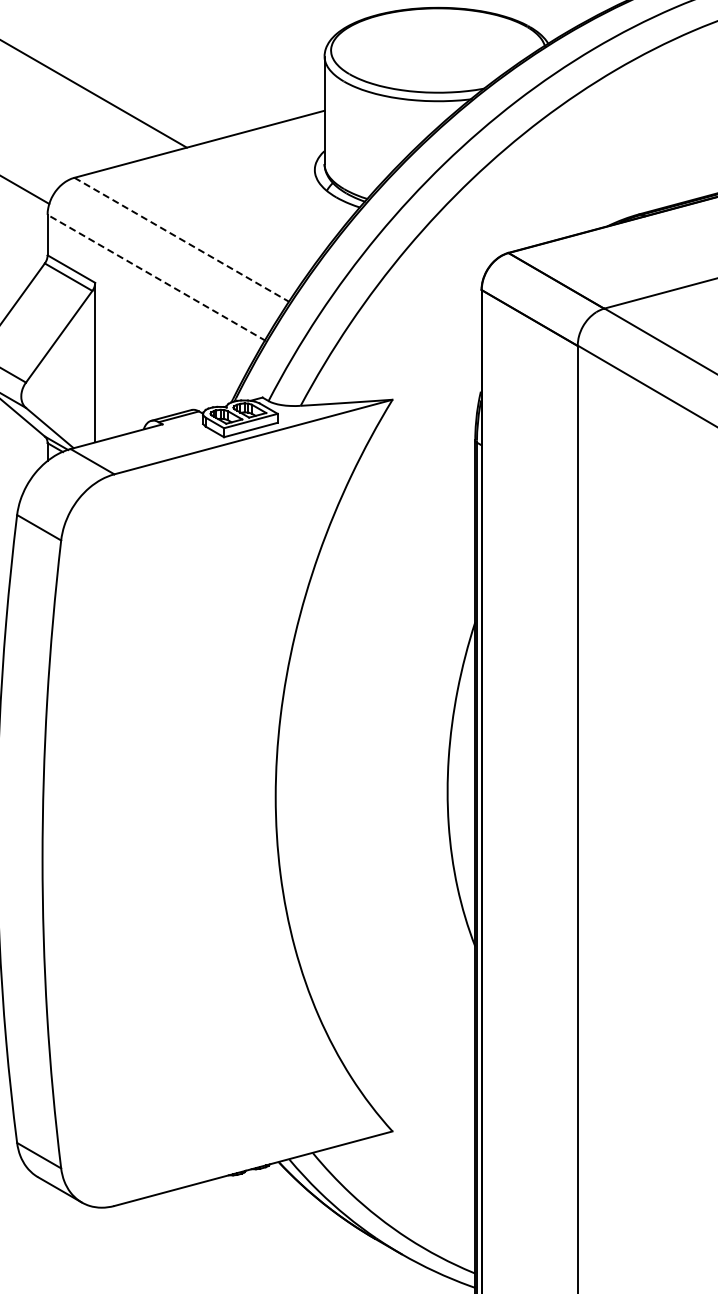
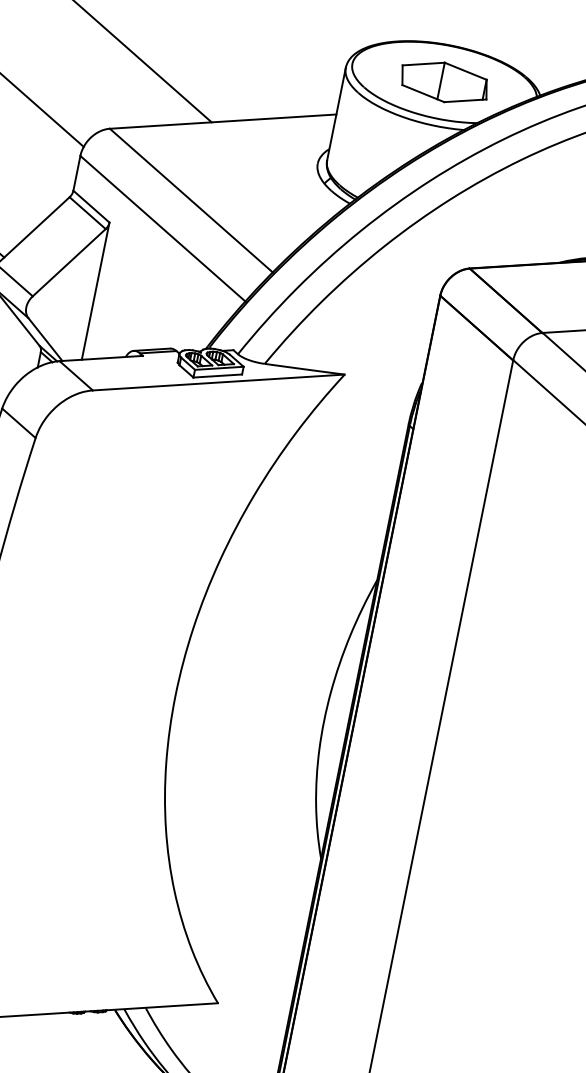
part: (437, 50) -> (443, 82), added
line: (182, 240) -> (191, 201), dashed -> solid
line: (156, 277) -> (163, 228), dashed -> solid

